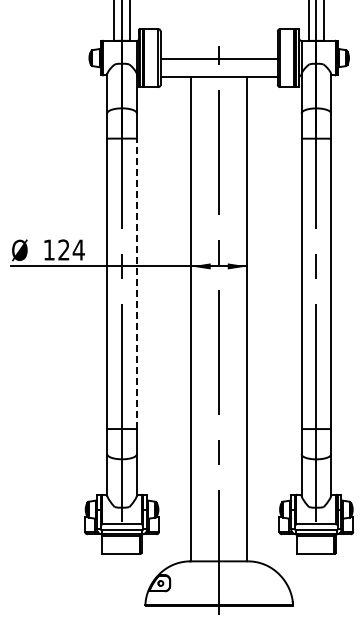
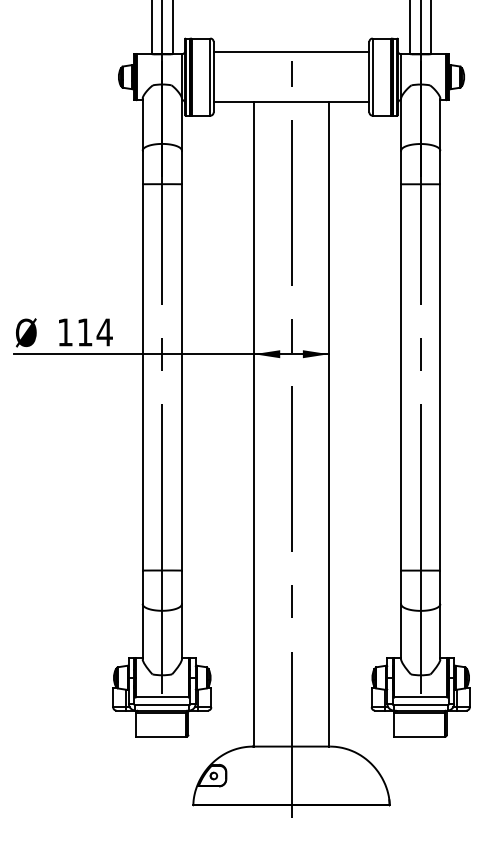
line: (218, 59) -> (290, 52), moved
text: (63, 249) -> (84, 331), 124 -> 114
line: (136, 283) -> (181, 376), dashed -> solid

